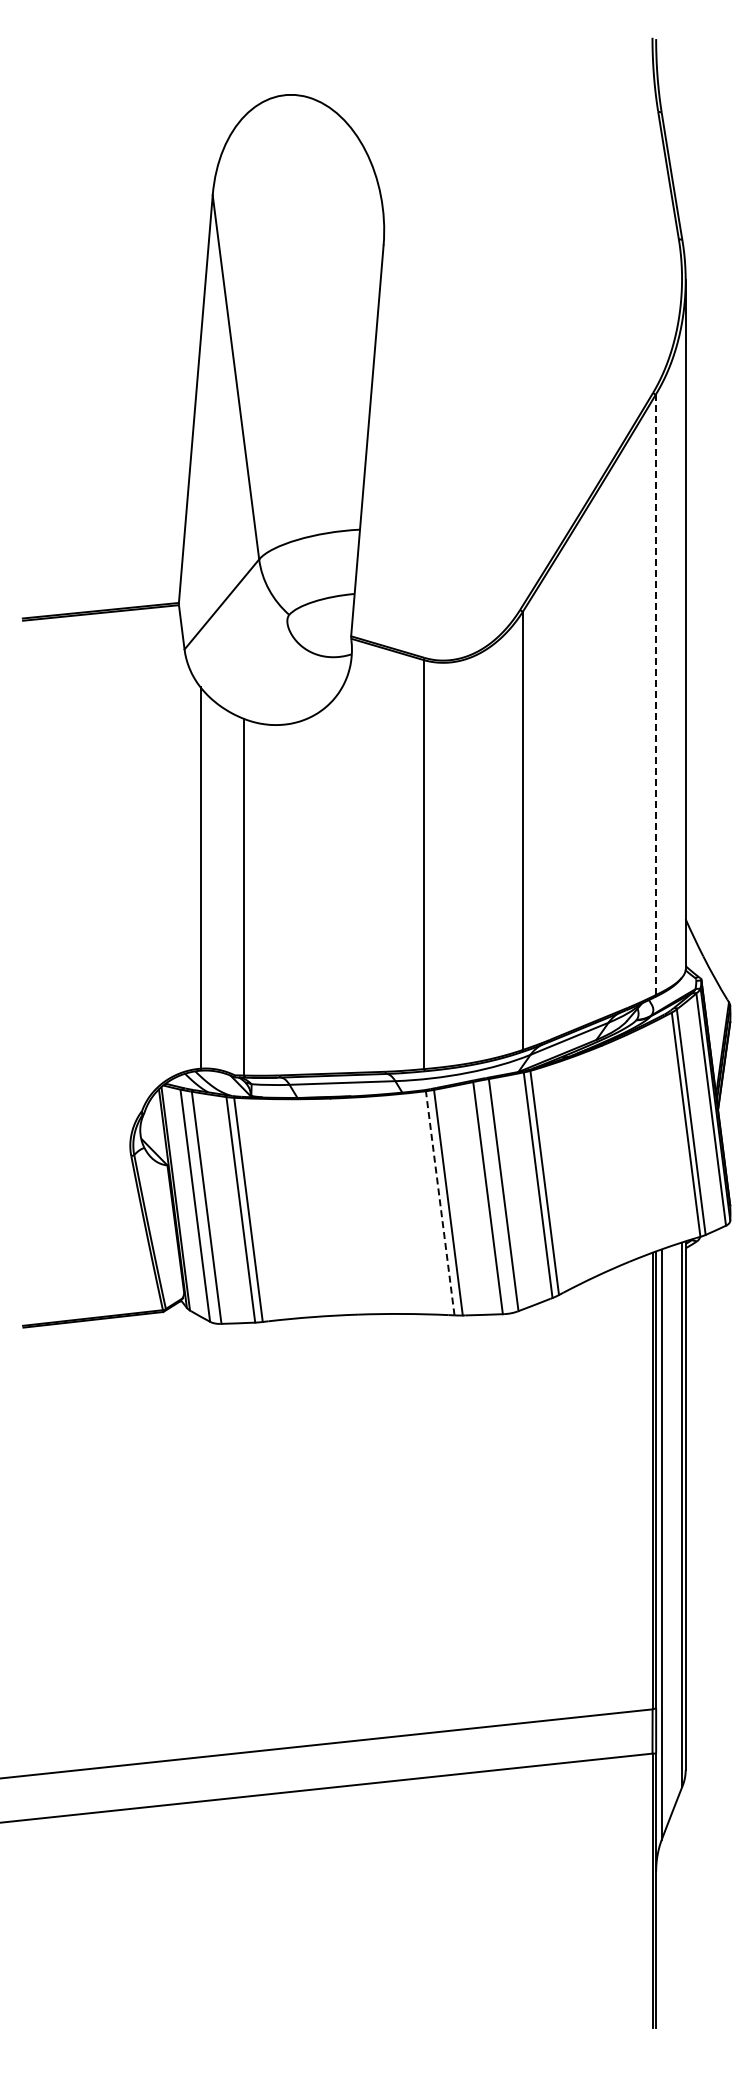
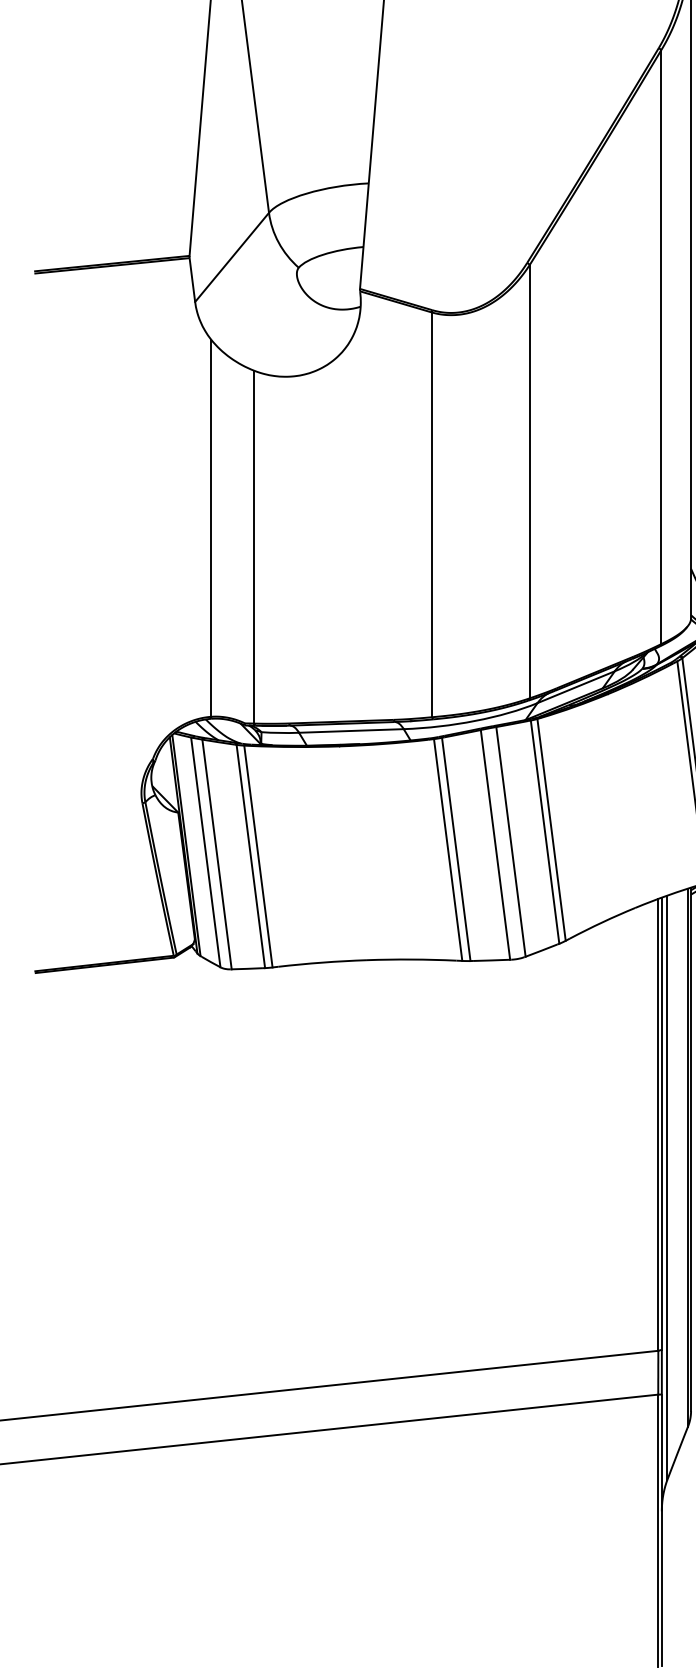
line: (655, 694) -> (661, 346), dashed -> solid
line: (440, 1203) -> (448, 850), dashed -> solid

